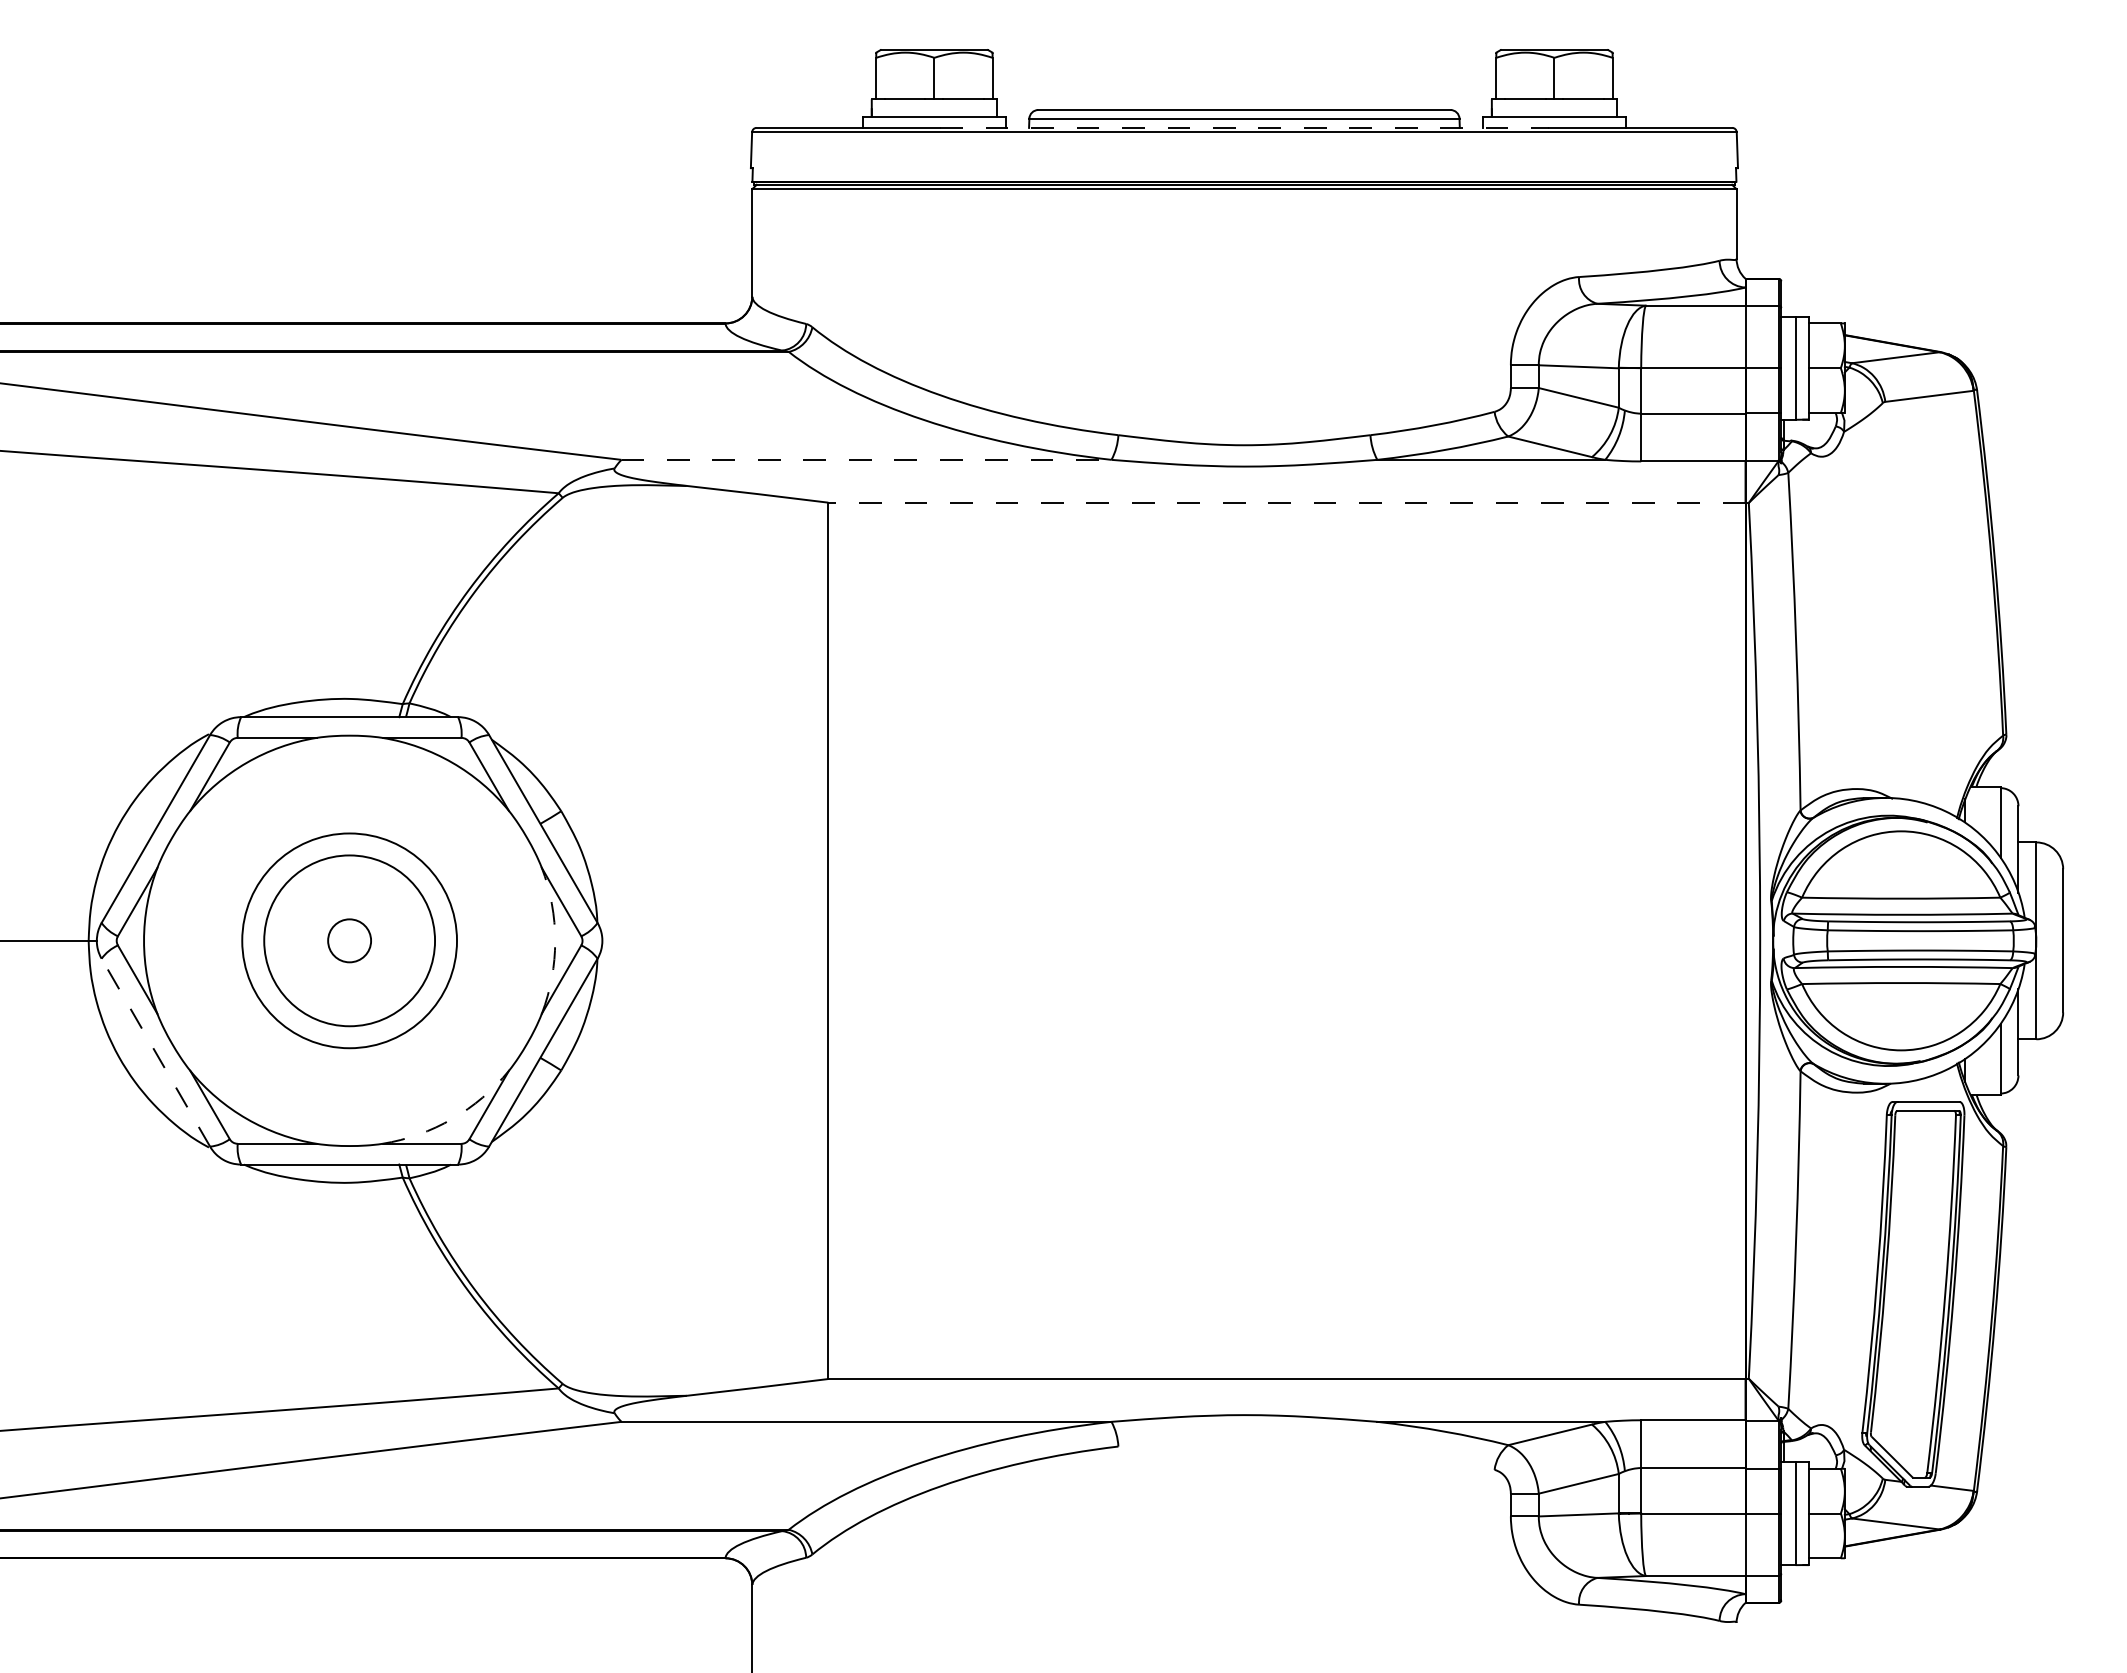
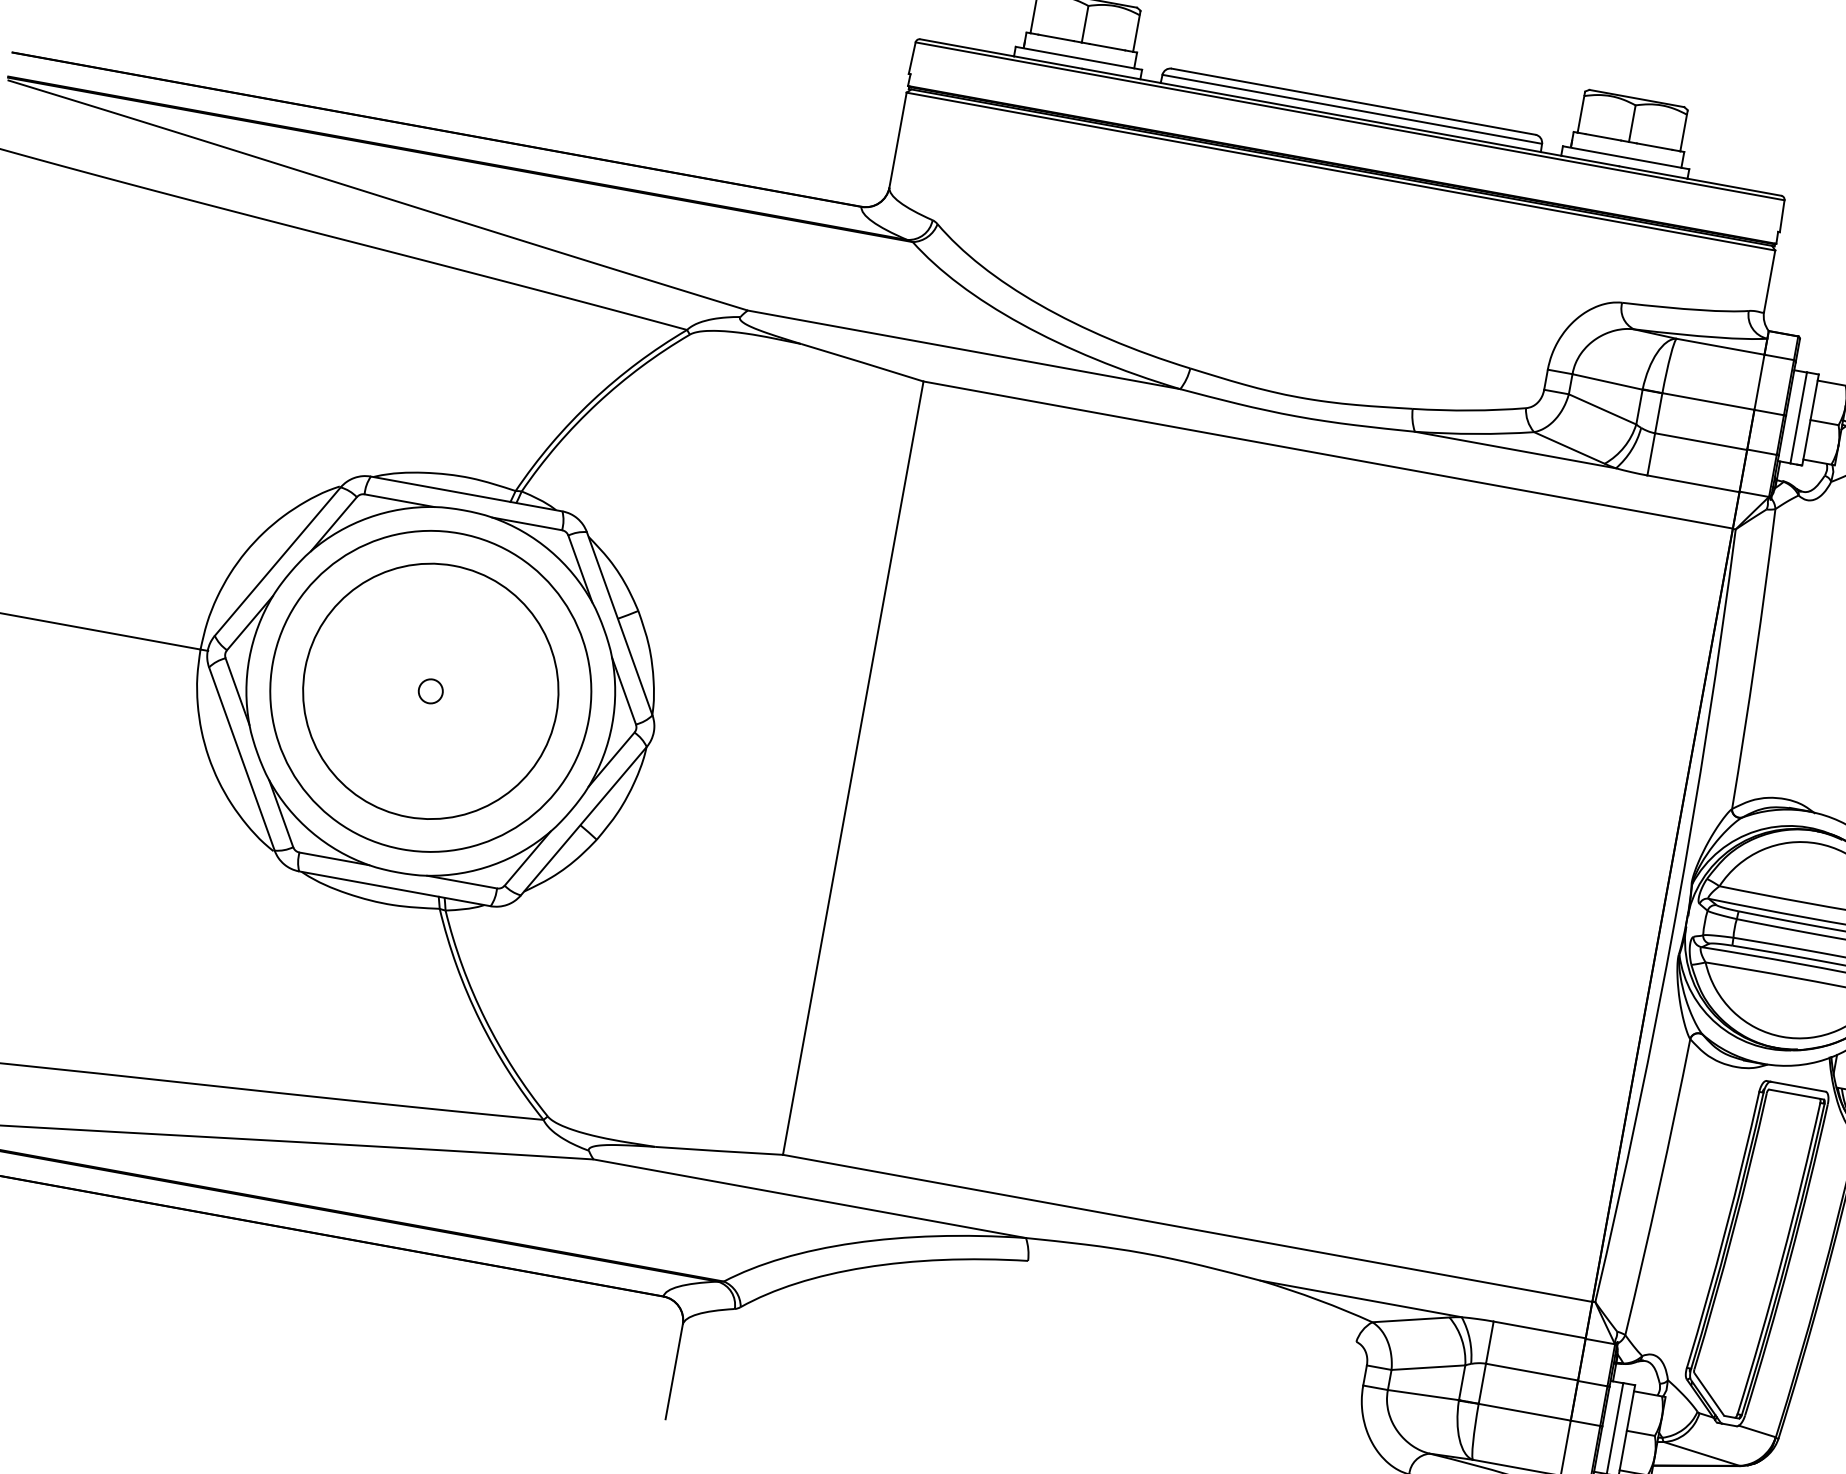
line: (1244, 127) -> (1350, 117), dashed -> solid
line: (866, 459) -> (964, 349), dashed -> solid
line: (1286, 502) -> (1327, 454), dashed -> solid
circle: (349, 940) -> (430, 691), size x0.62
circle: (349, 940) -> (430, 691), size x1.67
circle: (349, 940) -> (430, 691), size x1.67
arc: (555, 940) -> (612, 724), dashed -> solid
line: (155, 1052) -> (241, 758), dashed -> solid
arc: (452, 1118) -> (493, 864), dashed -> solid

